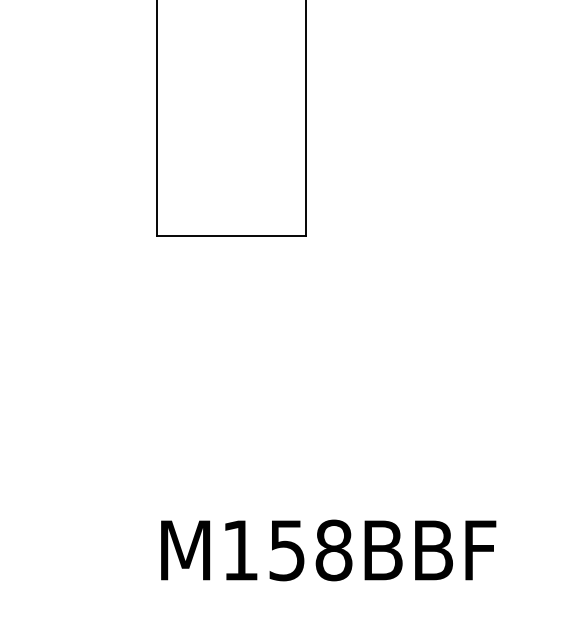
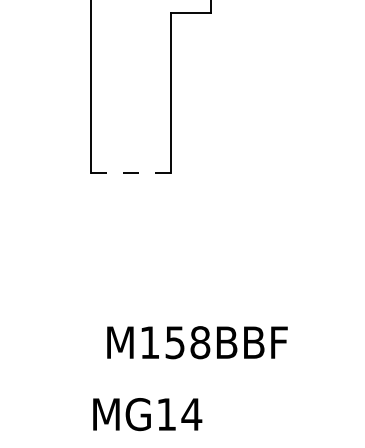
line: (232, 236) -> (131, 173), solid -> dashed
text: (328, 550) -> (197, 342), moved

